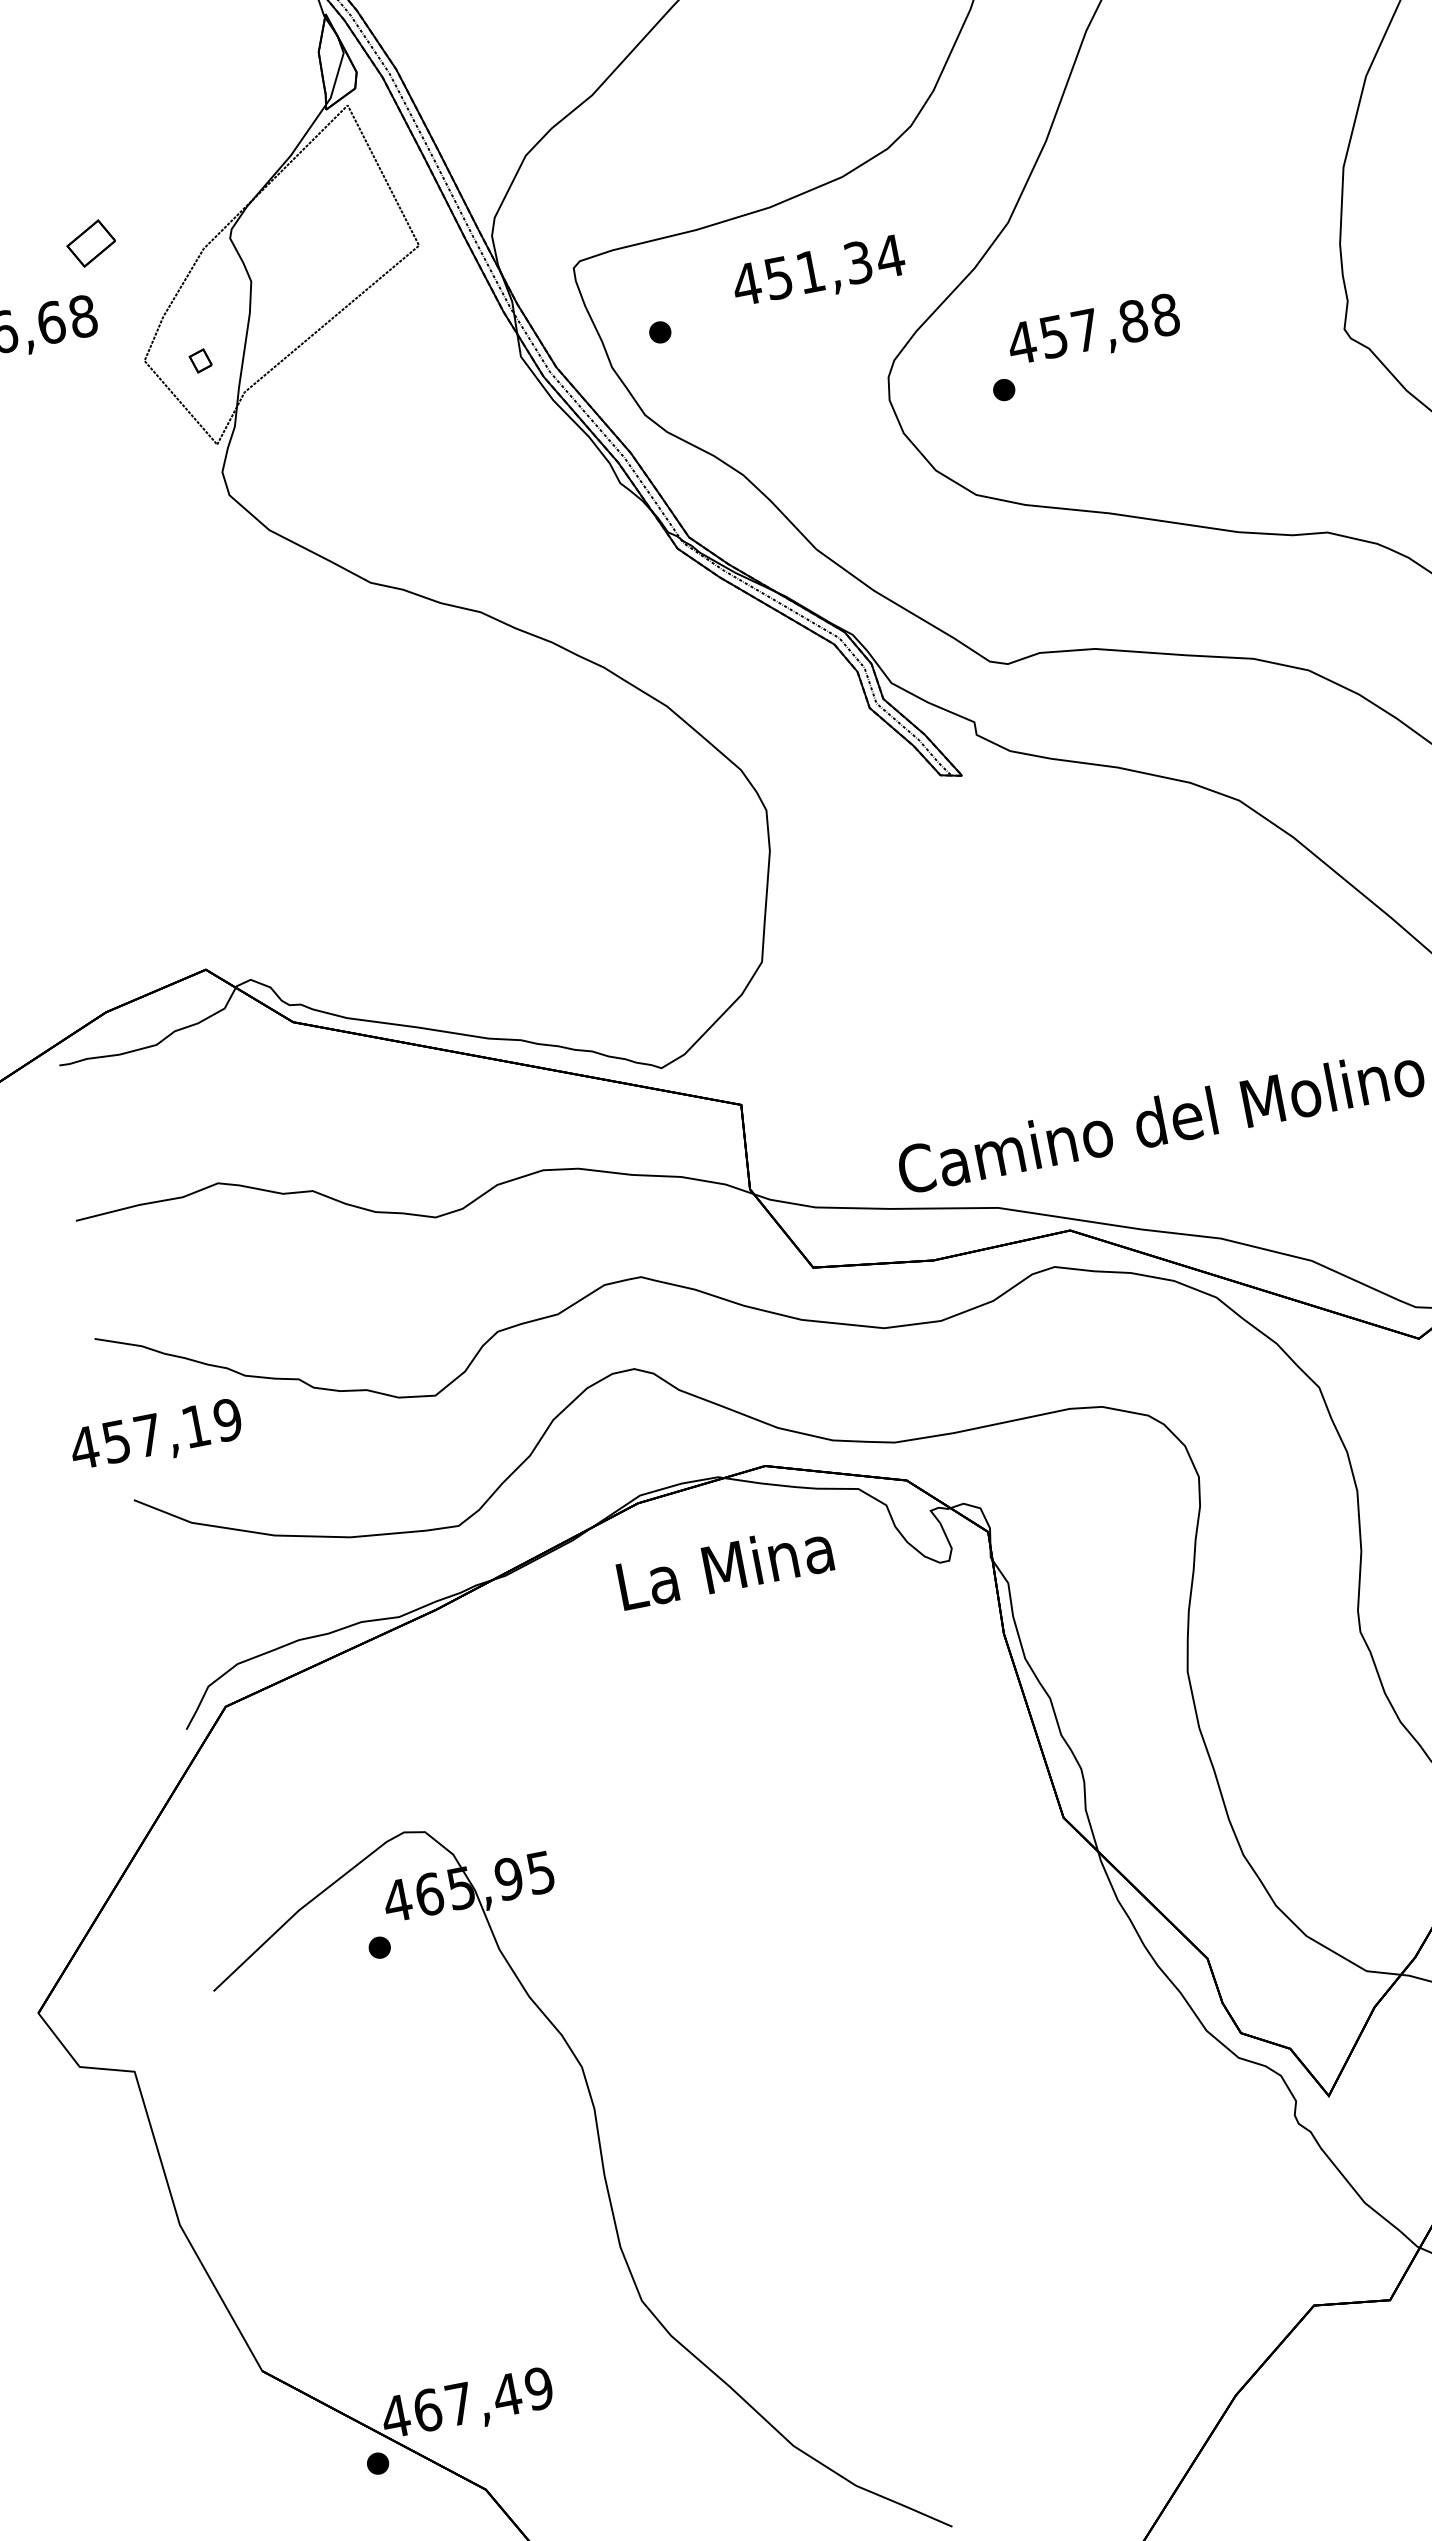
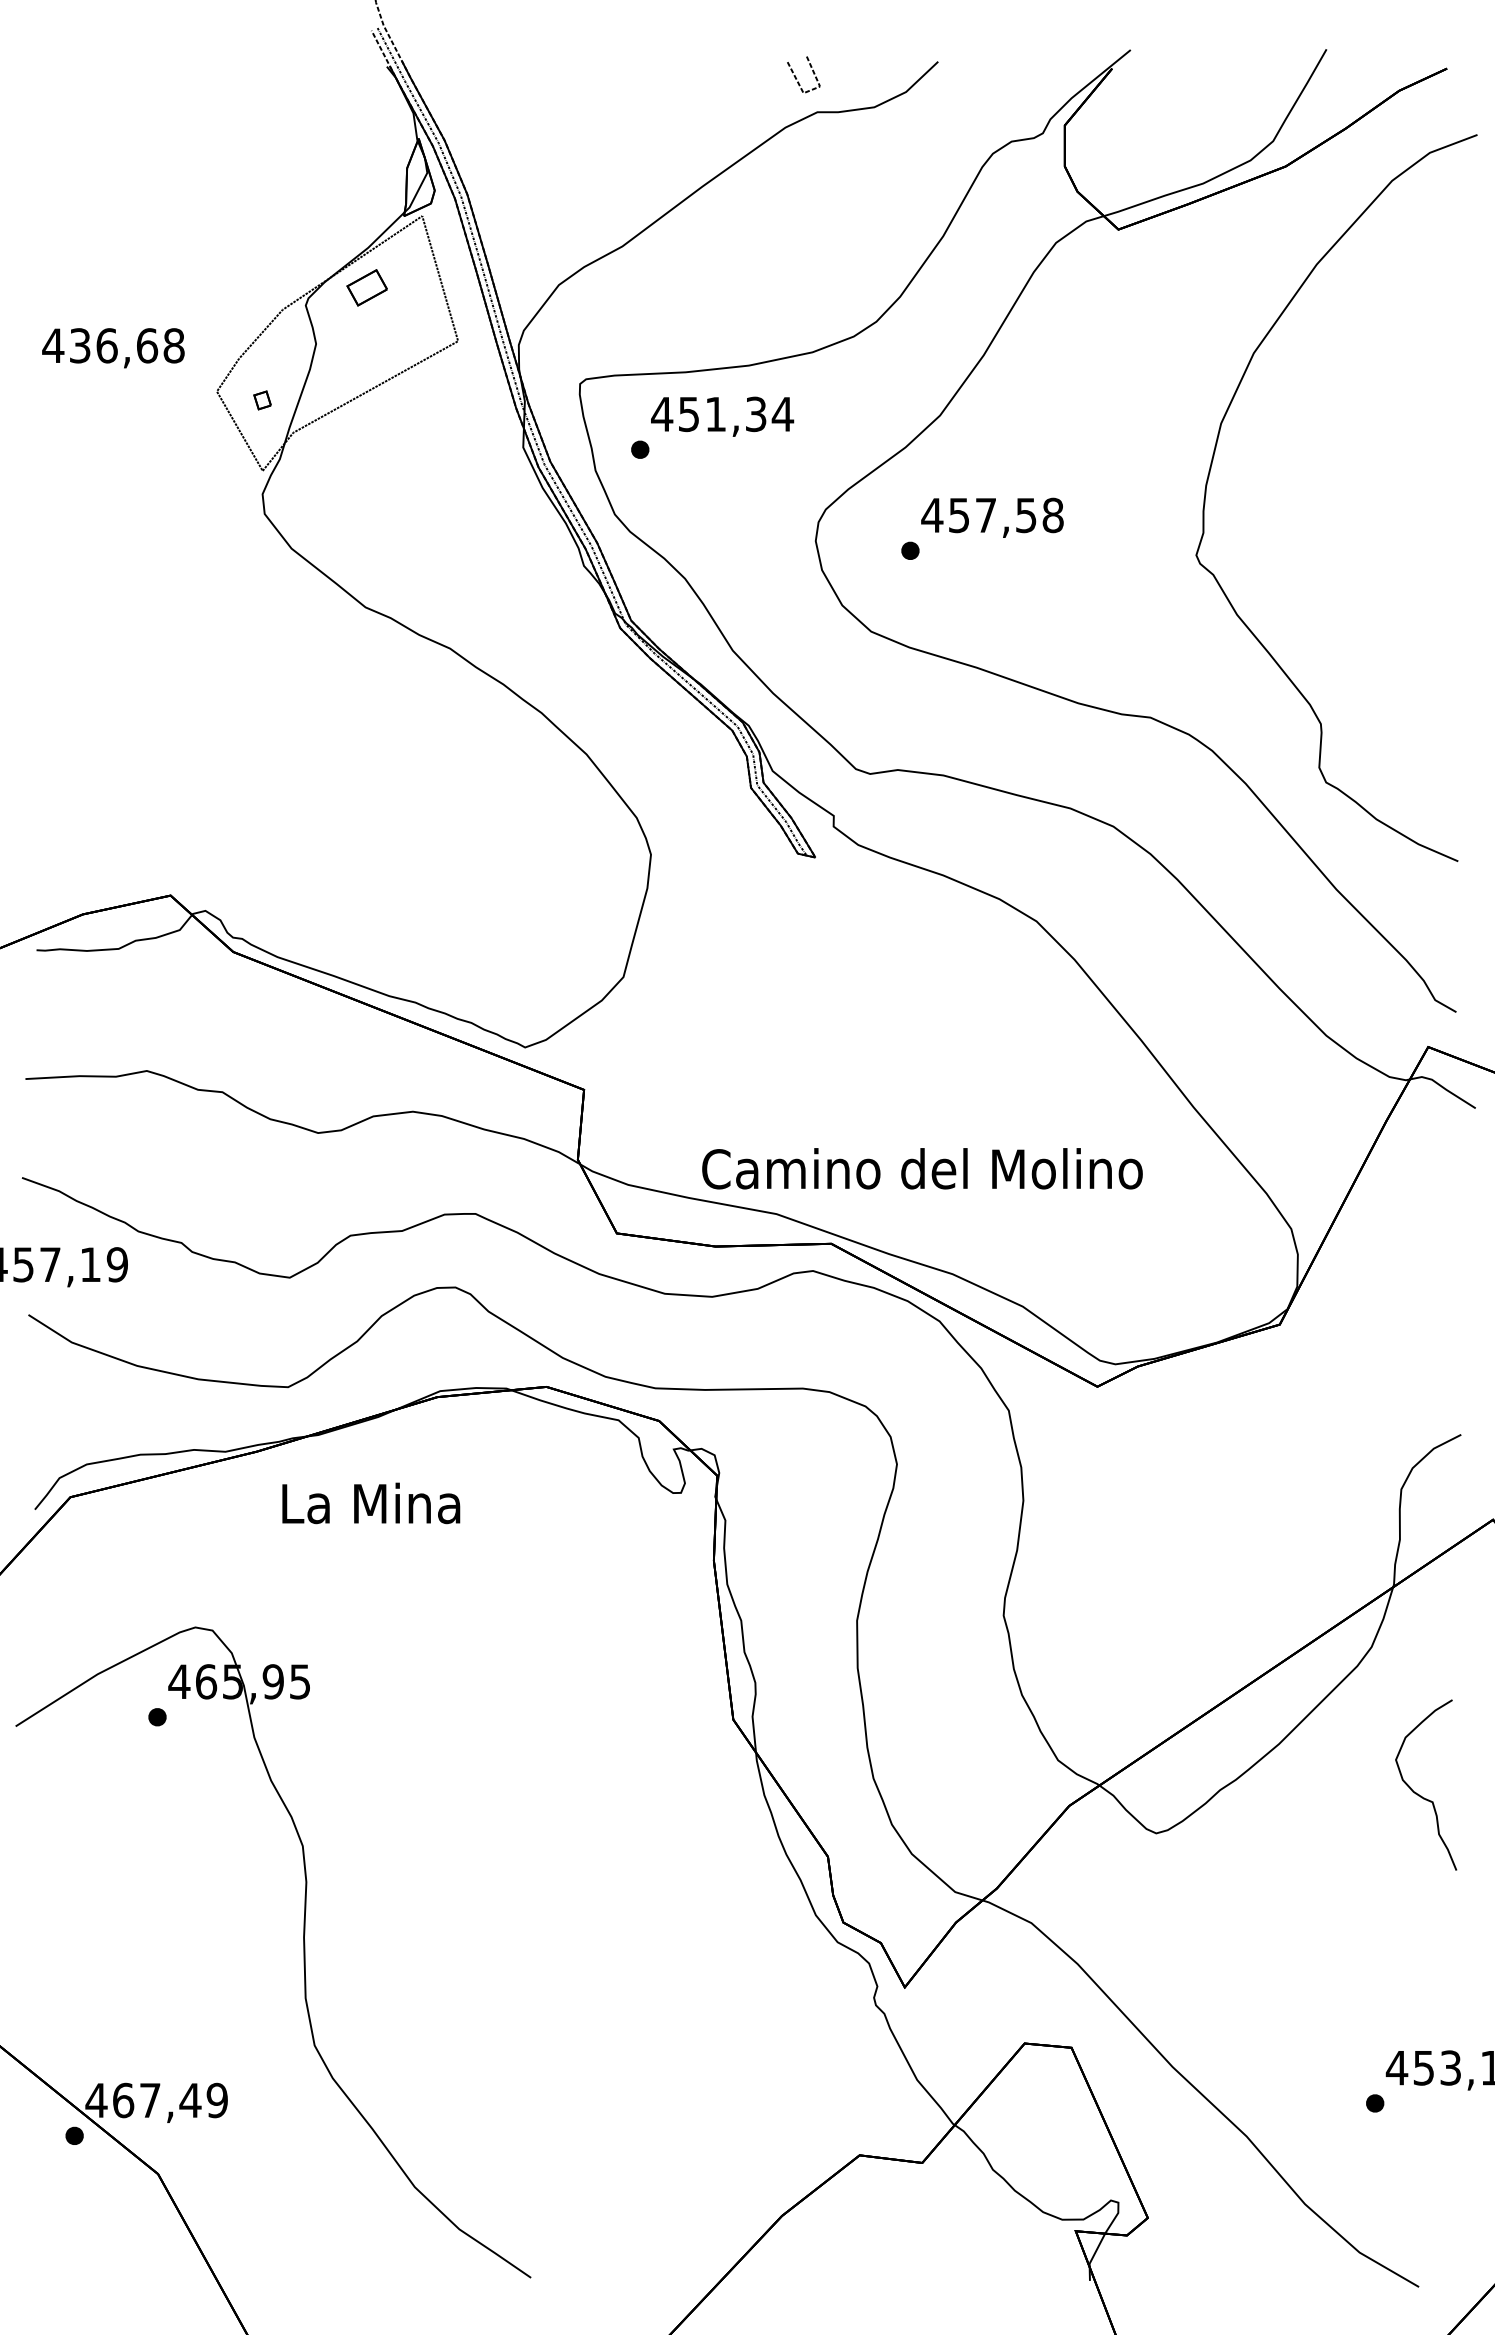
part: (90, 243) -> (366, 287), moved
text: (818, 272) -> (722, 416), moved
text: (1132, 321) -> (1025, 515), 457,88 -> 457,58
text: (725, 1566) -> (371, 1503), moved

